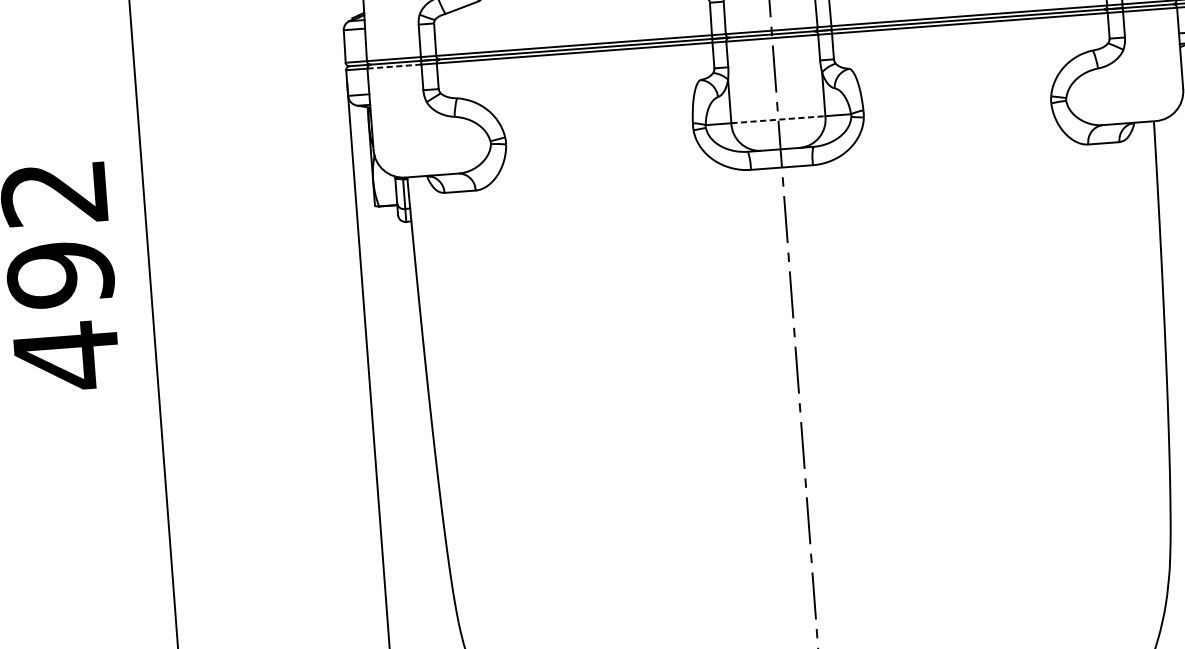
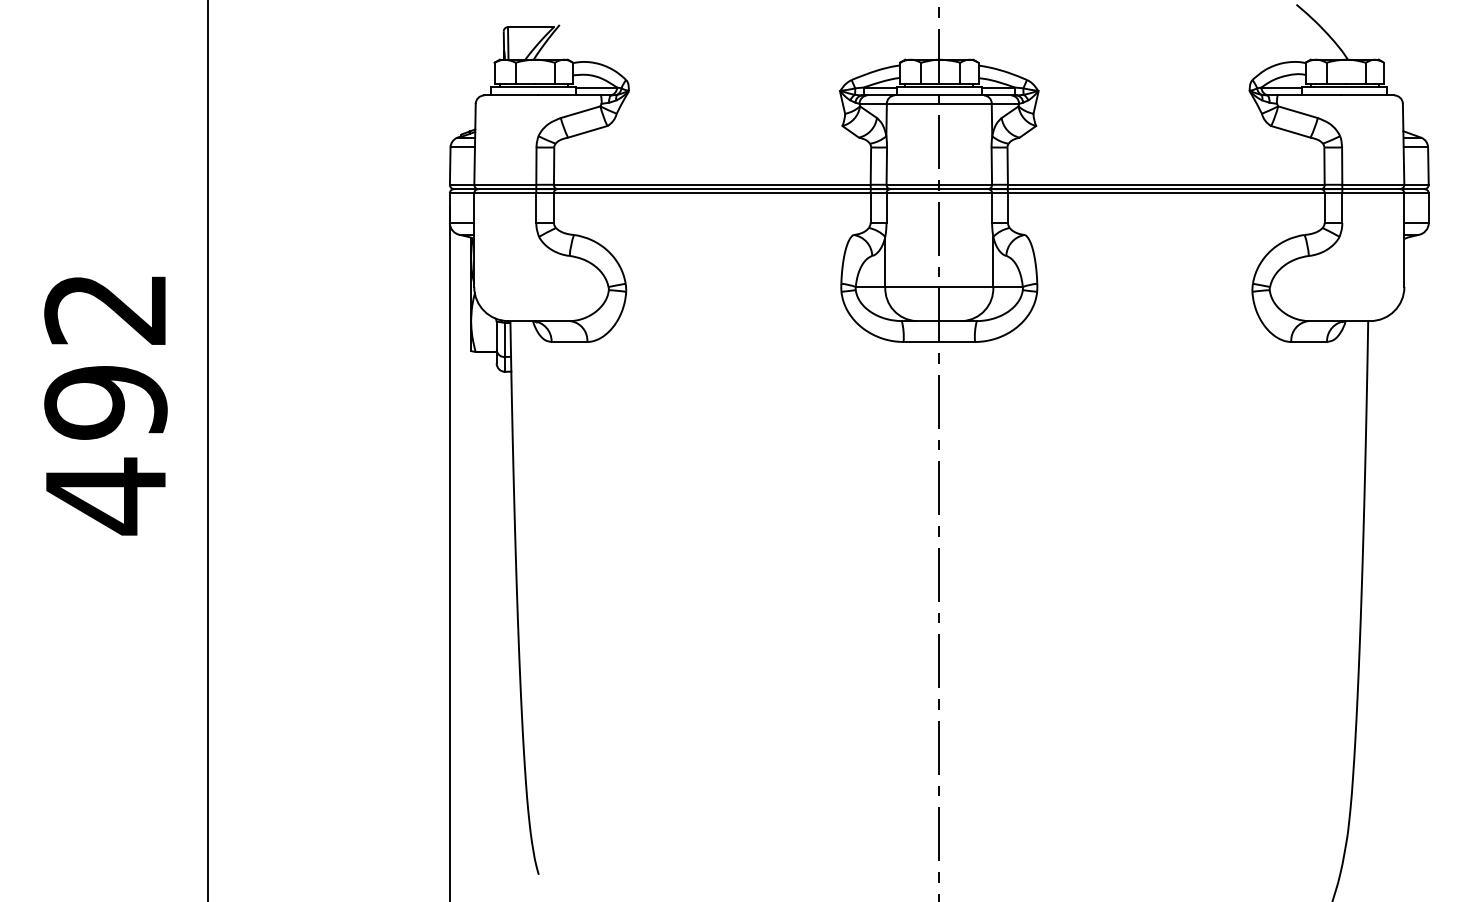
line: (393, 66) -> (504, 193), dashed -> solid
line: (778, 120) -> (939, 287), dashed -> solid

